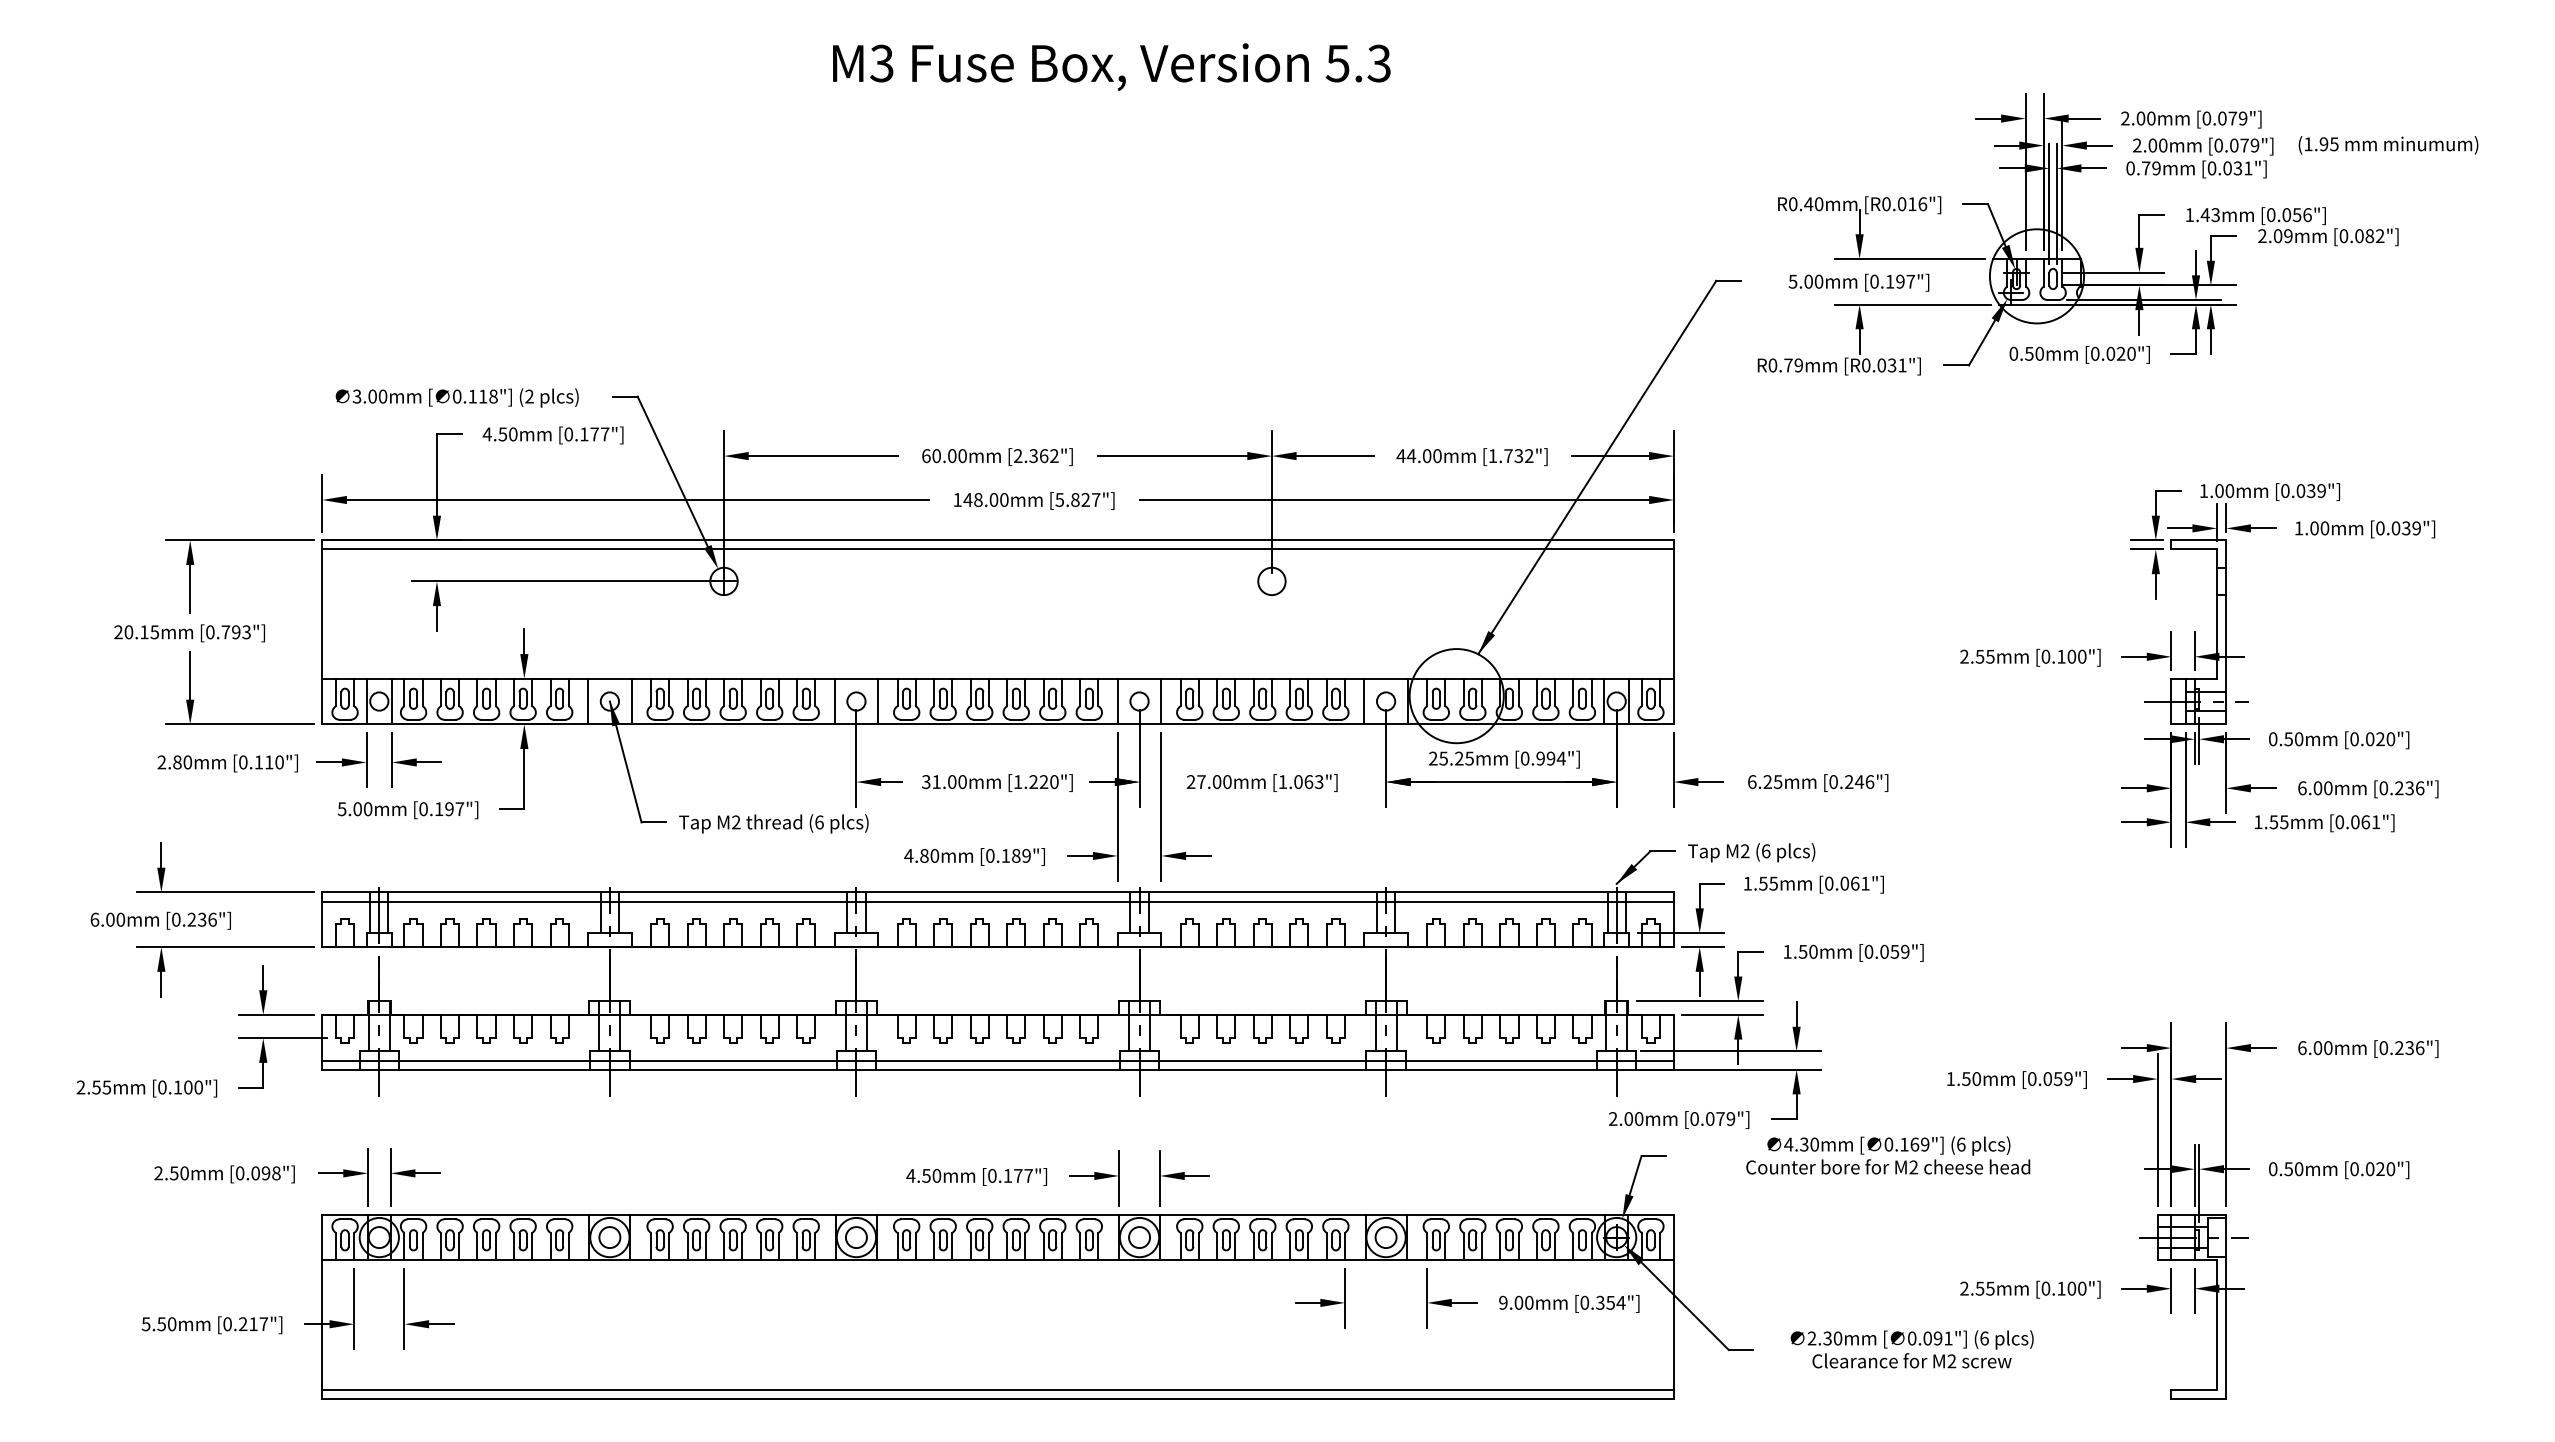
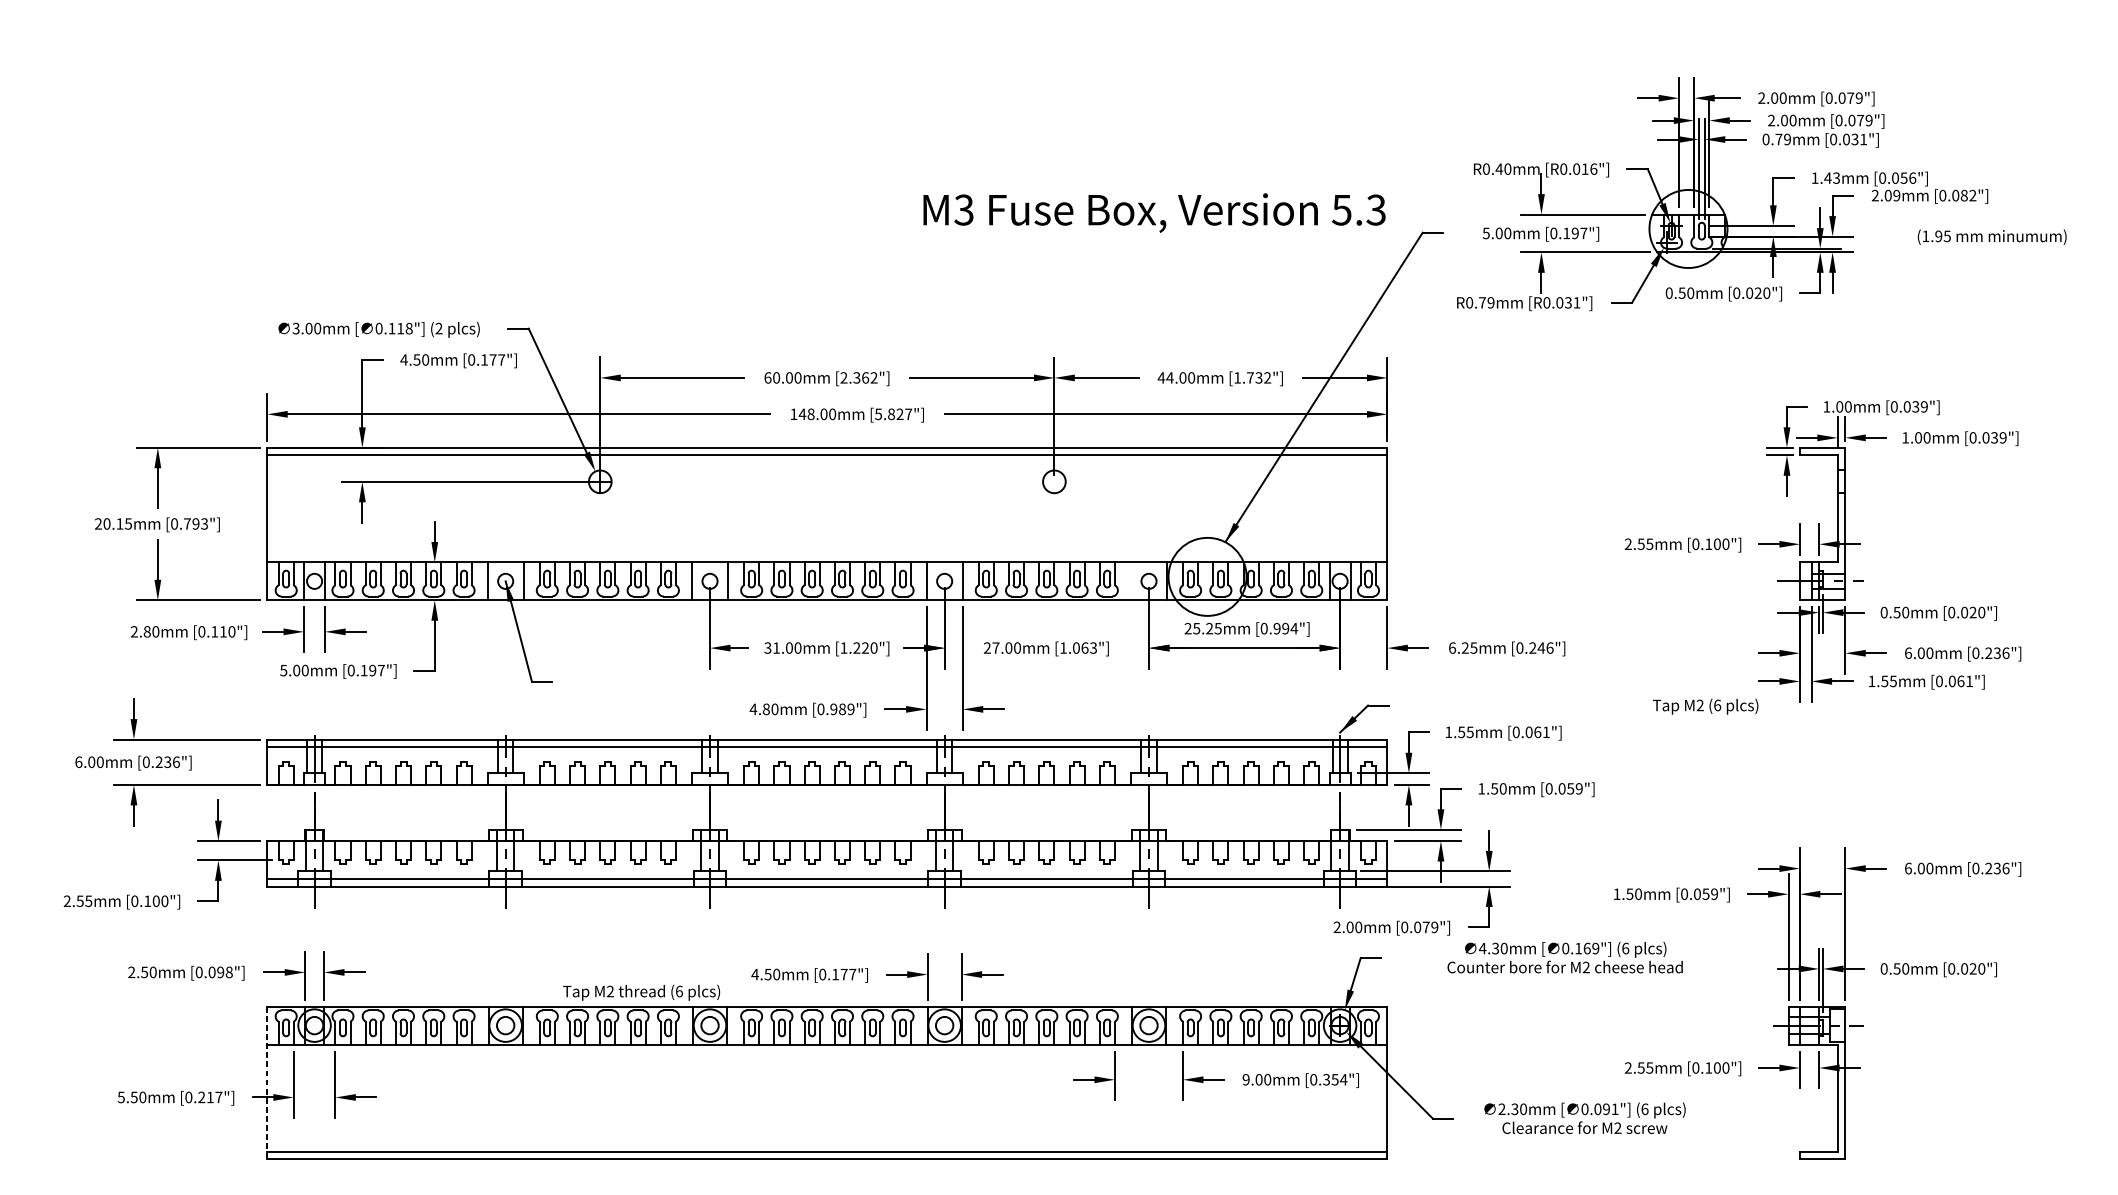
text: (1111, 66) -> (1154, 212), moved
text: (2388, 145) -> (1992, 237), moved
line: (1364, 701) -> (1131, 581), removed
text: (773, 823) -> (641, 992), moved
text: (1751, 852) -> (1705, 706), moved
text: (1005, 855) -> (833, 708), [0.189"] -> [0.989"]
line: (322, 1307) -> (267, 1083), solid -> dashed

